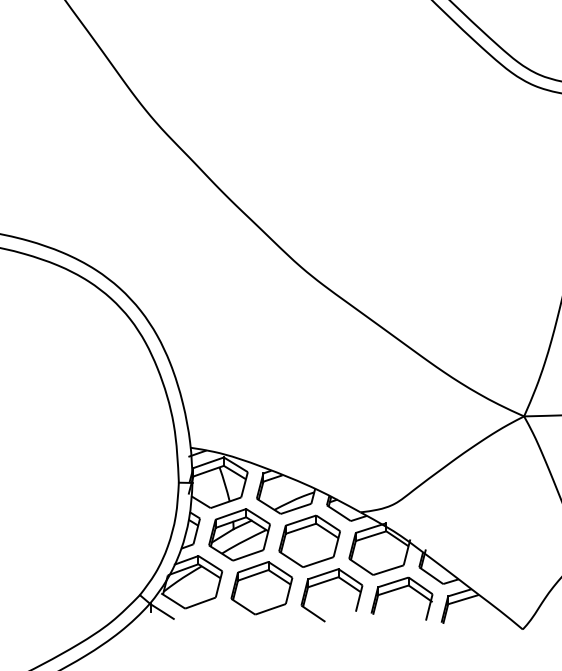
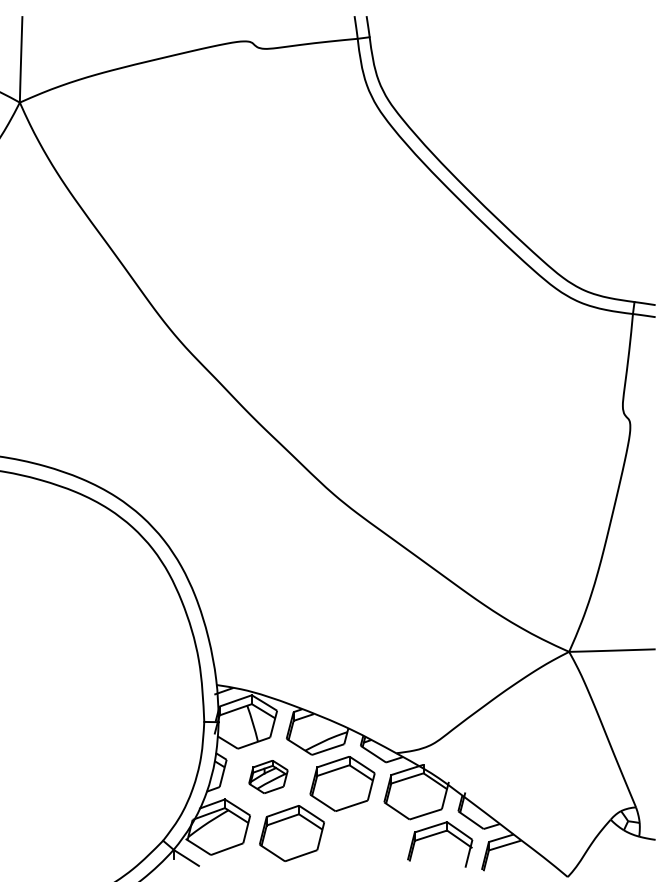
part: (239, 534) -> (268, 776), size x0.6
part: (328, 581) -> (362, 826), removed

